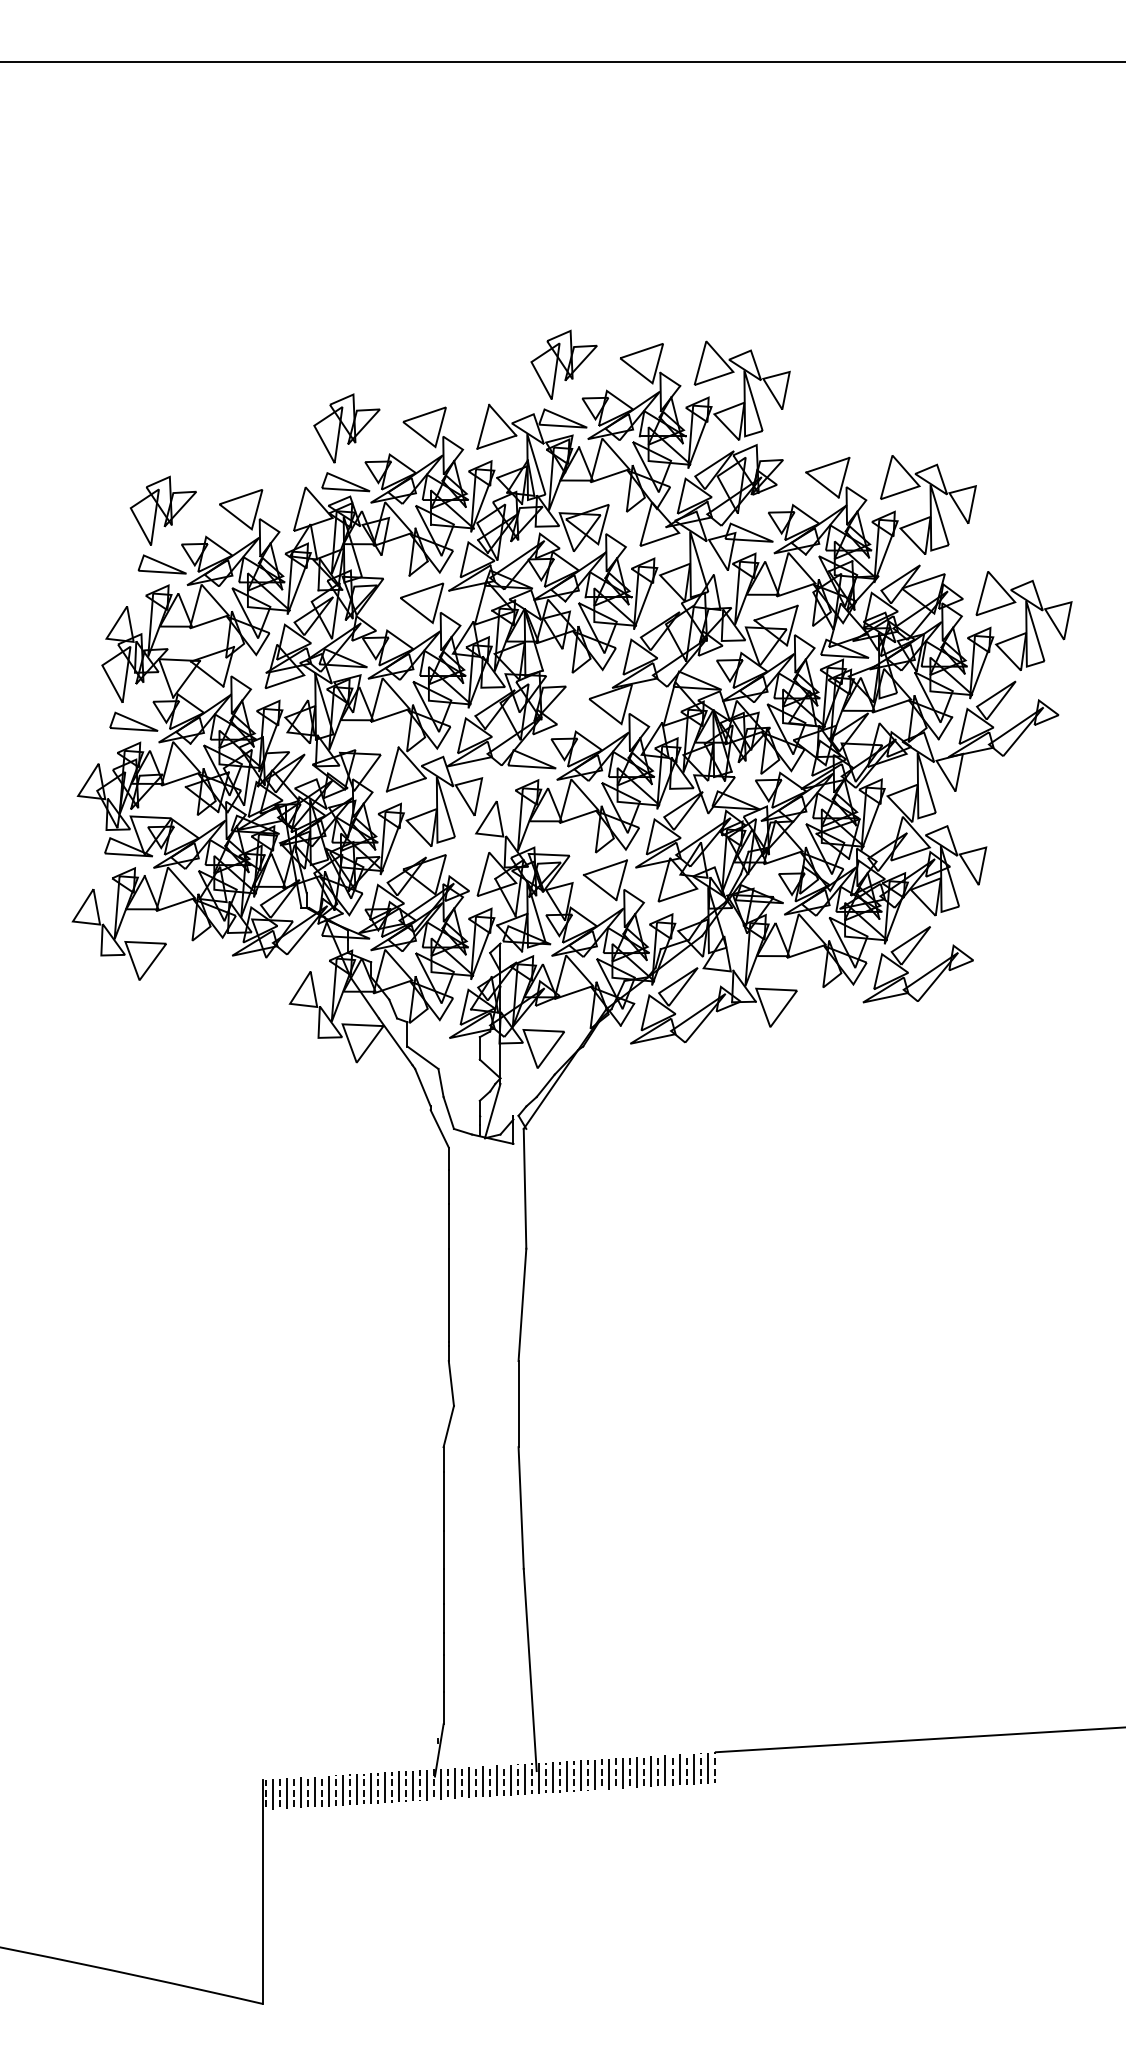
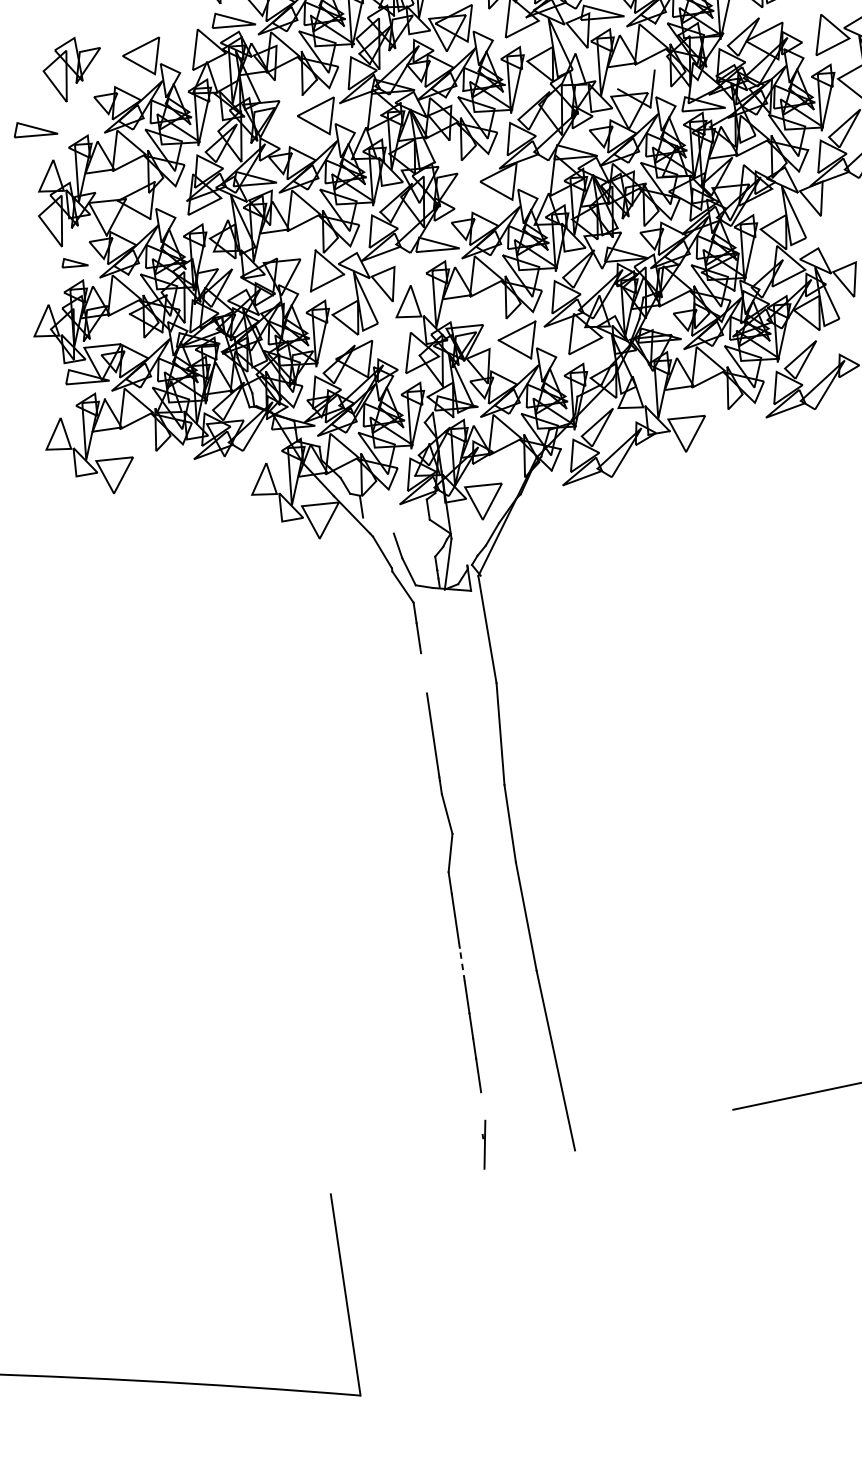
part: (161, 564) -> (34, 128), moved
line: (775, 612) -> (635, 79), removed
part: (133, 721) -> (74, 262), size x0.6
line: (422, 1057) -> (378, 525), removed
line: (448, 1225) -> (423, 672), removed
line: (443, 1550) -> (462, 964), solid -> dashed
line: (443, 1708) -> (483, 1106), removed
hatch: (489, 1780) -> (533, 1165), removed

